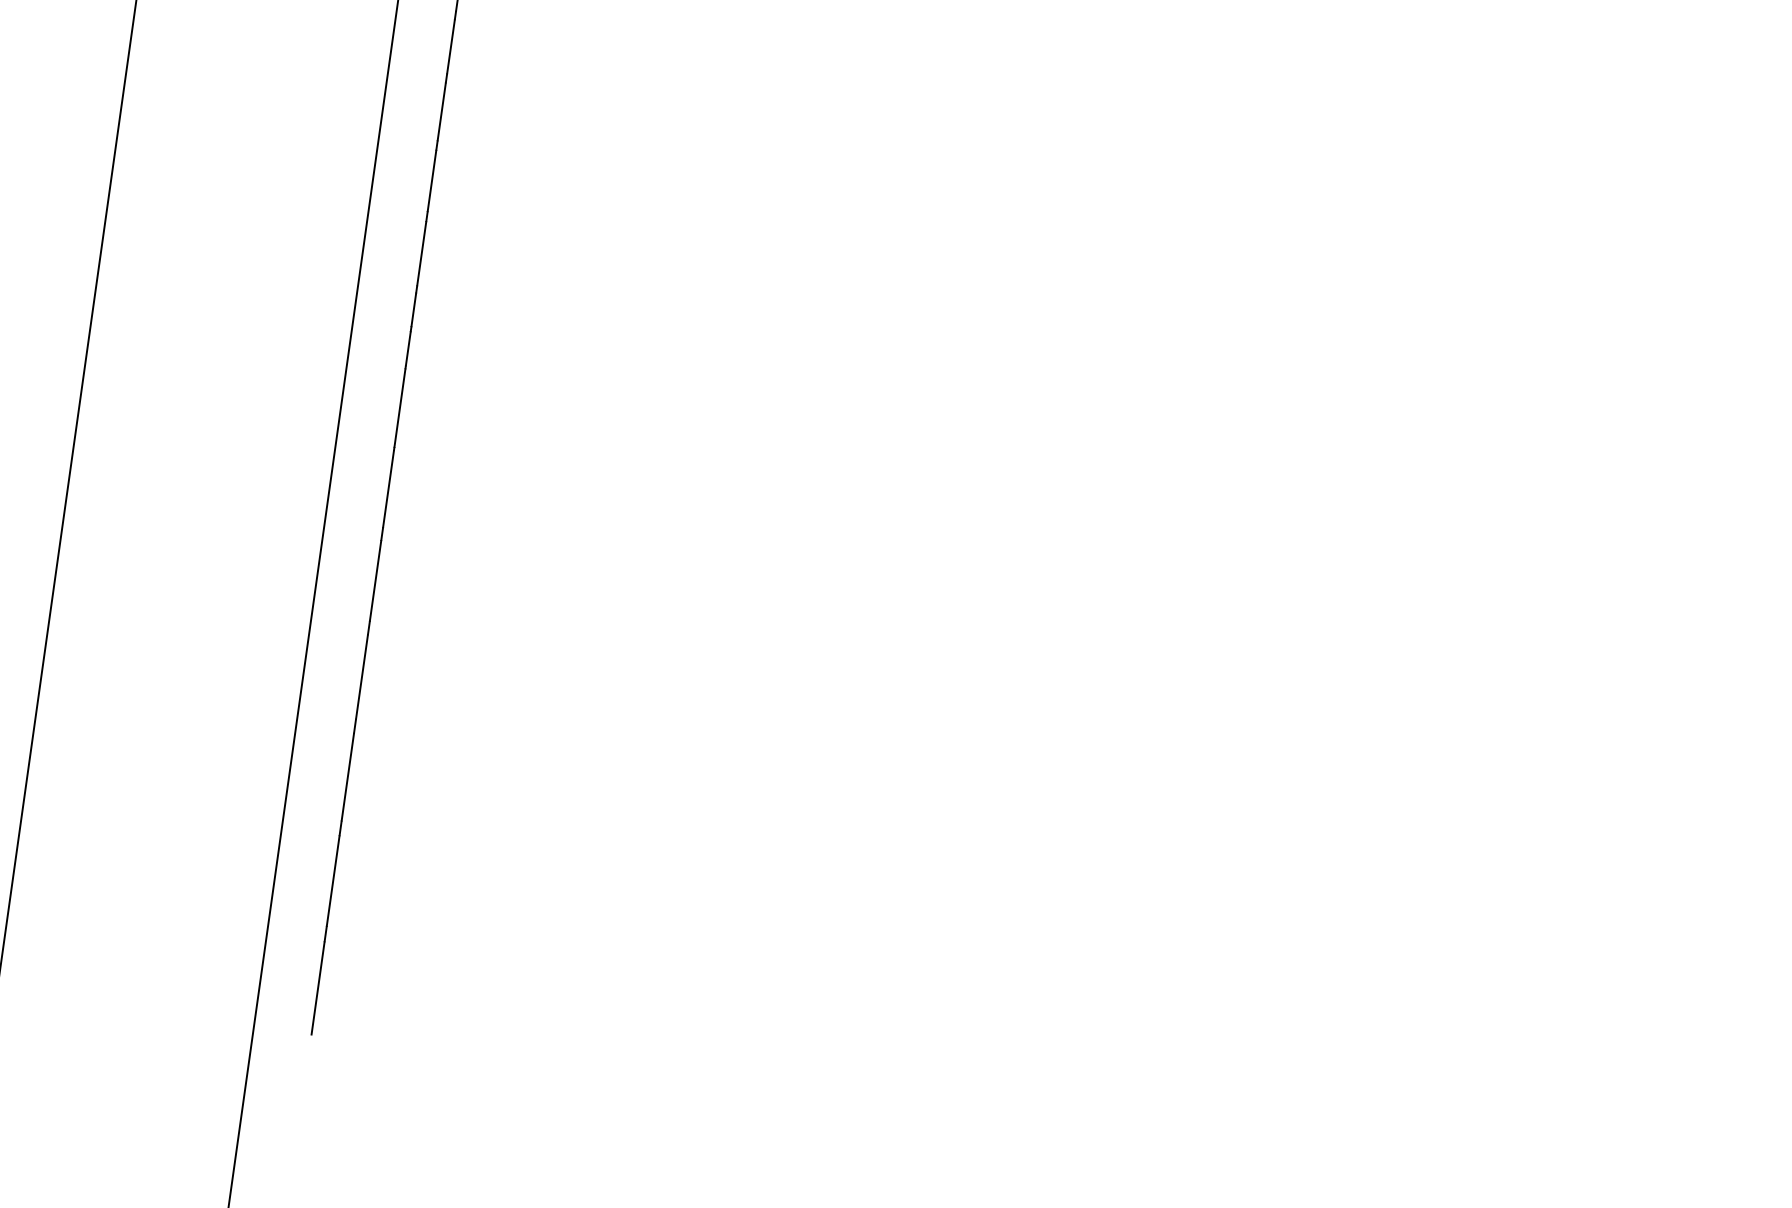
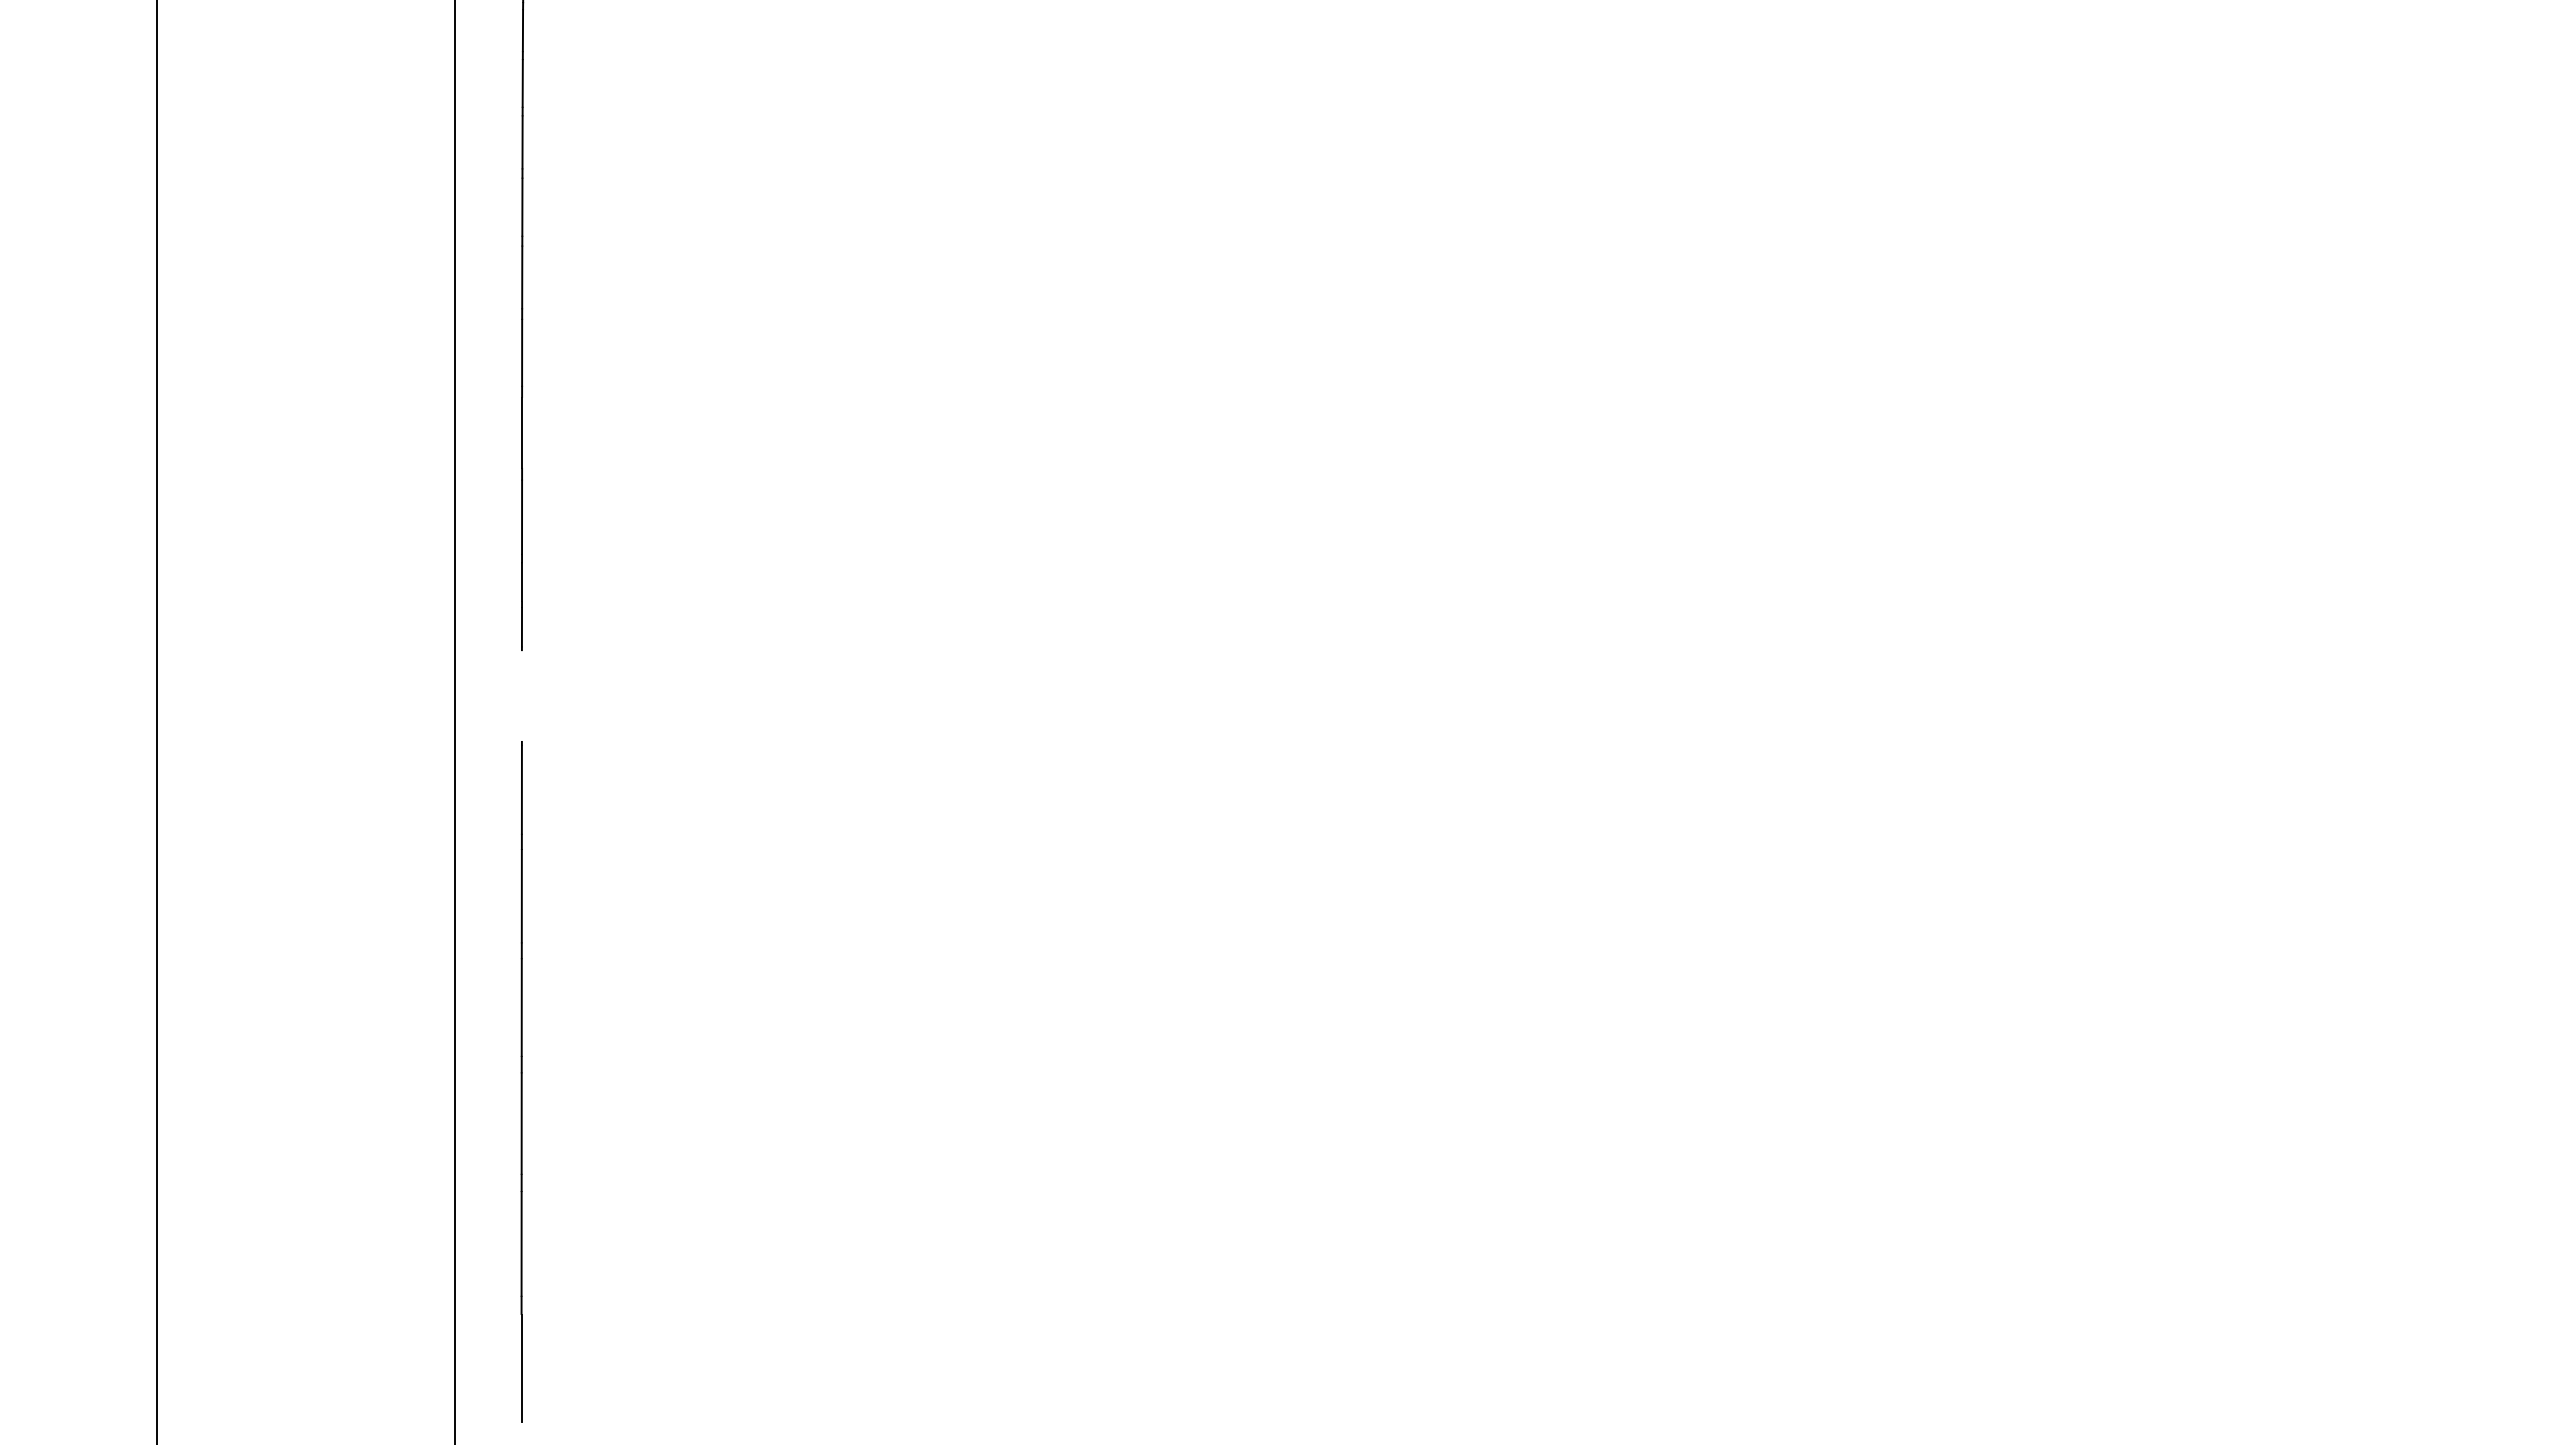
line: (399, 407) -> (521, 695), removed

